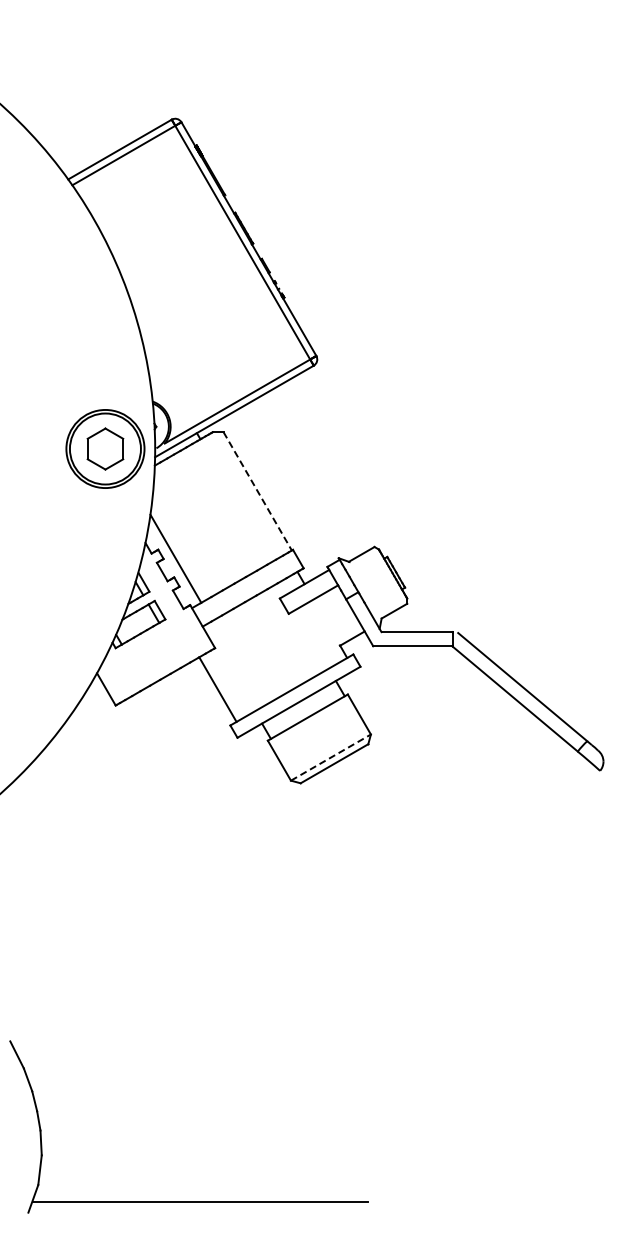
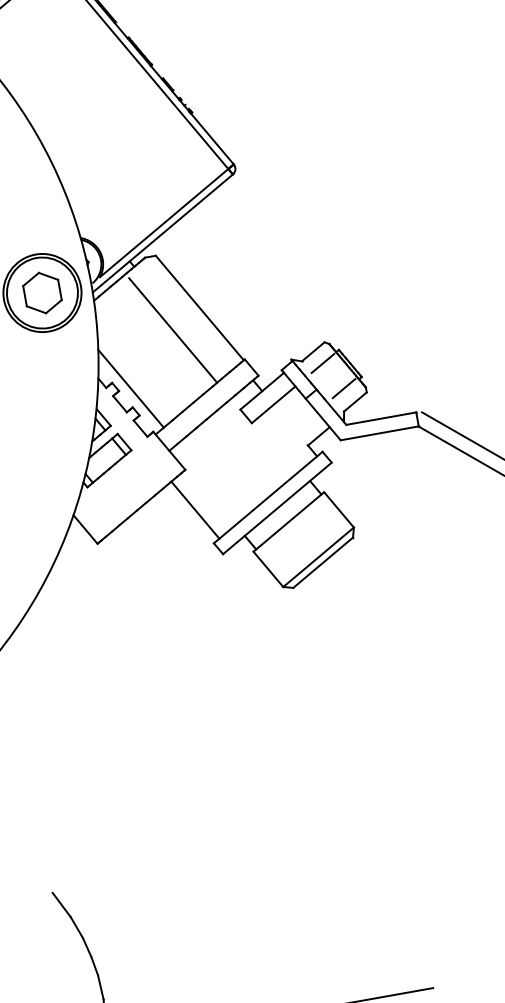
line: (257, 491) -> (199, 308), dashed -> solid
line: (227, 508) -> (173, 330), added
line: (369, 567) -> (323, 363), added
line: (385, 595) -> (343, 388), added
line: (331, 757) -> (319, 557), dashed -> solid

